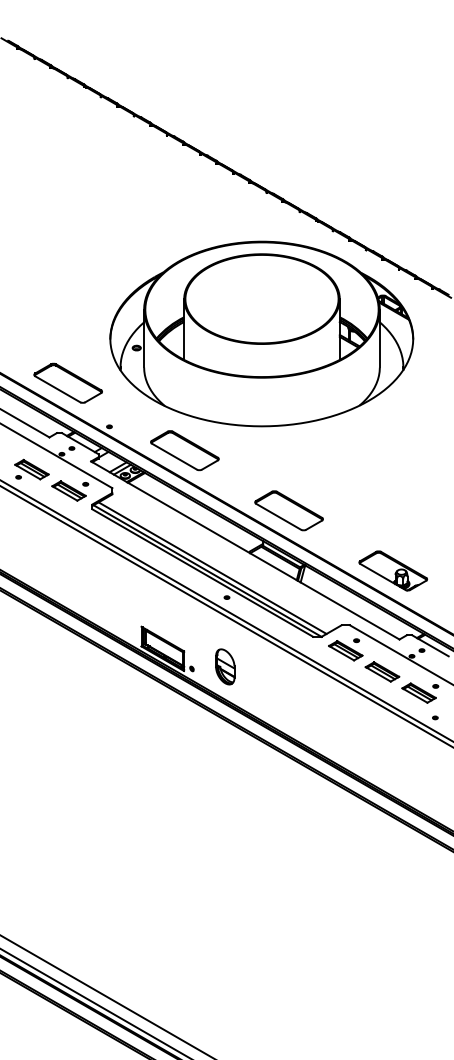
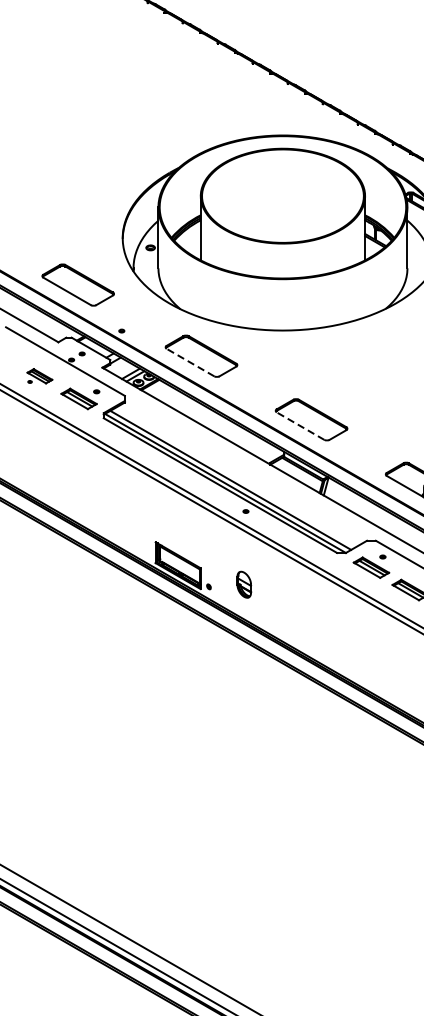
line: (174, 456) -> (190, 362), solid -> dashed
part: (31, 469) -> (39, 376), size x0.7
line: (278, 516) -> (300, 425), solid -> dashed
part: (225, 666) -> (244, 584), size x0.7

